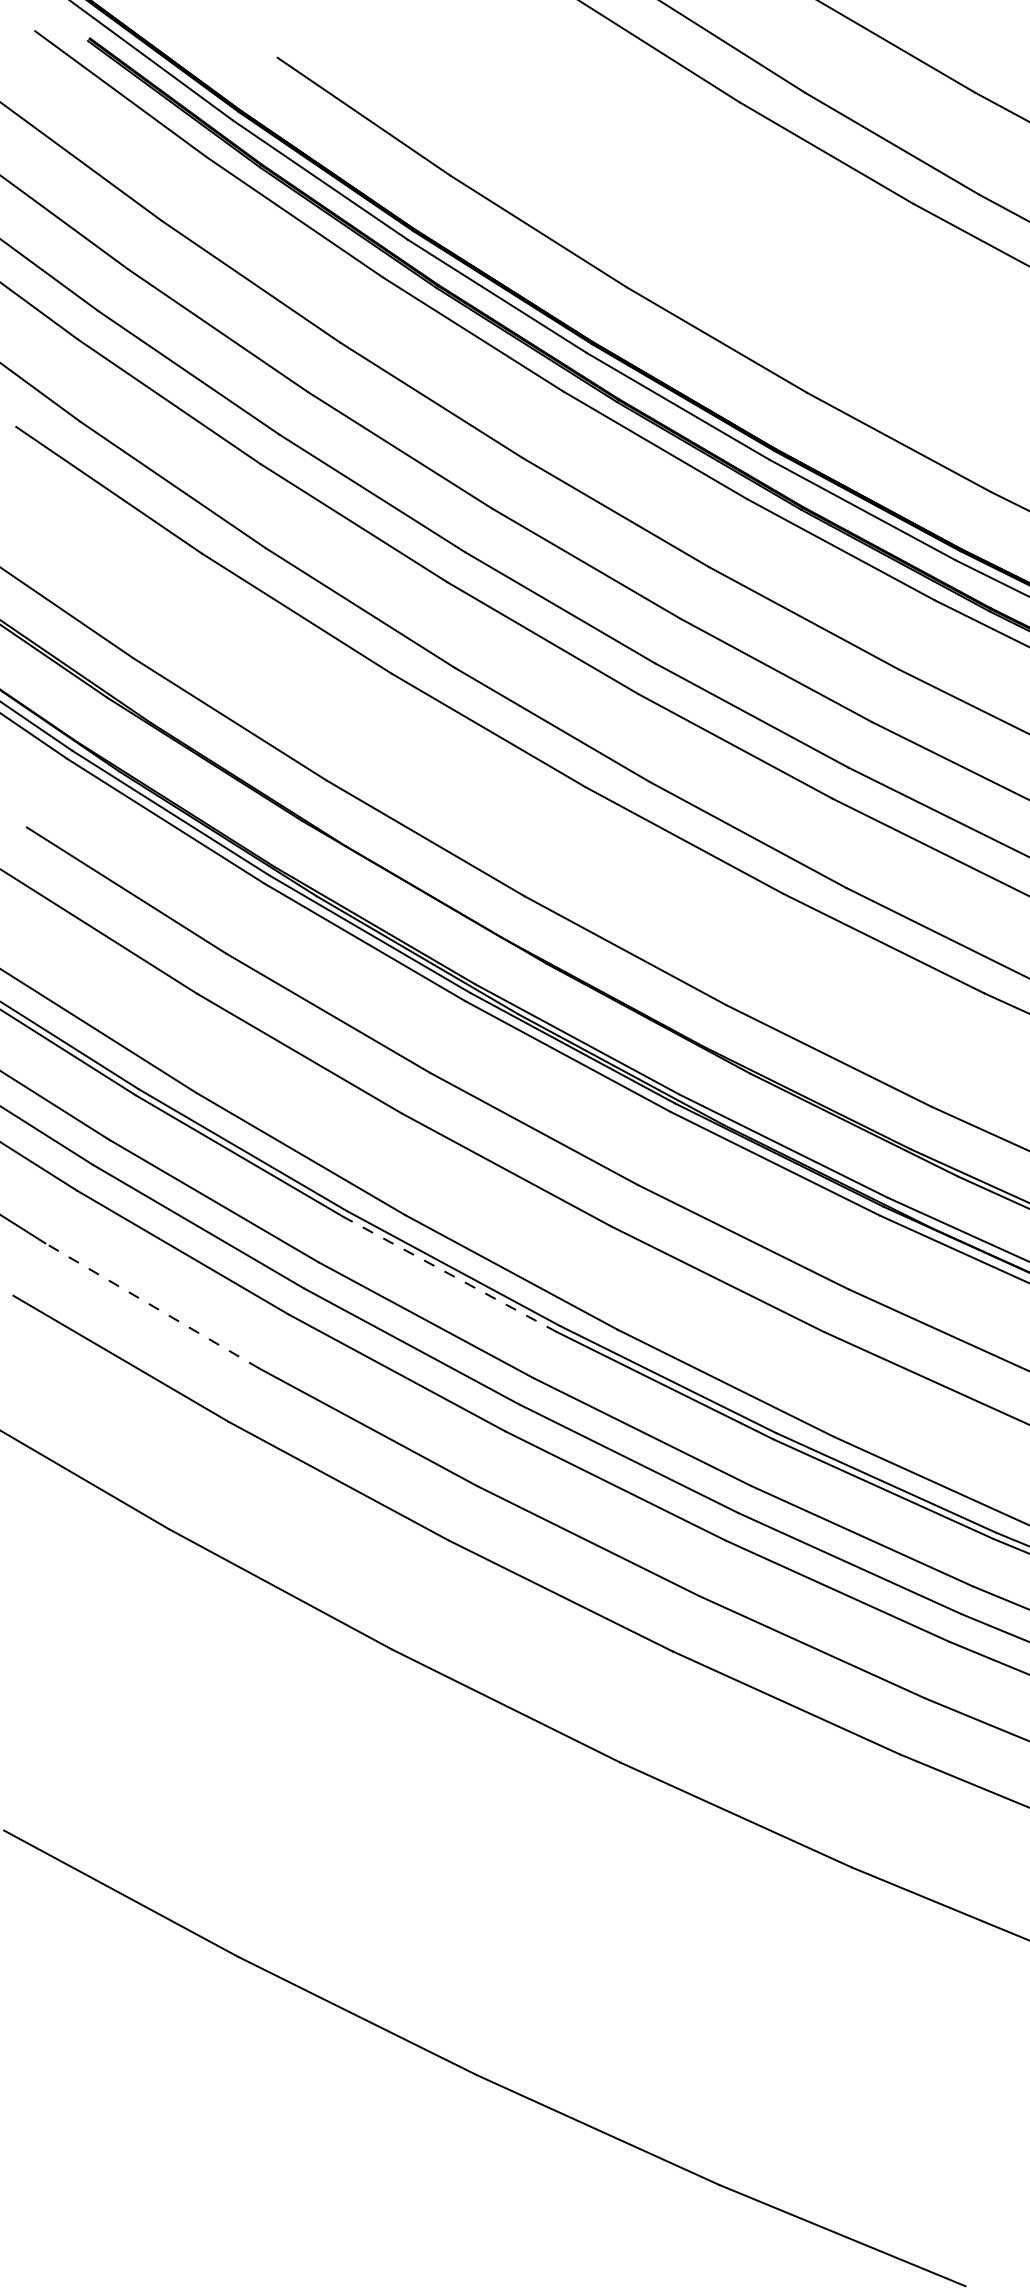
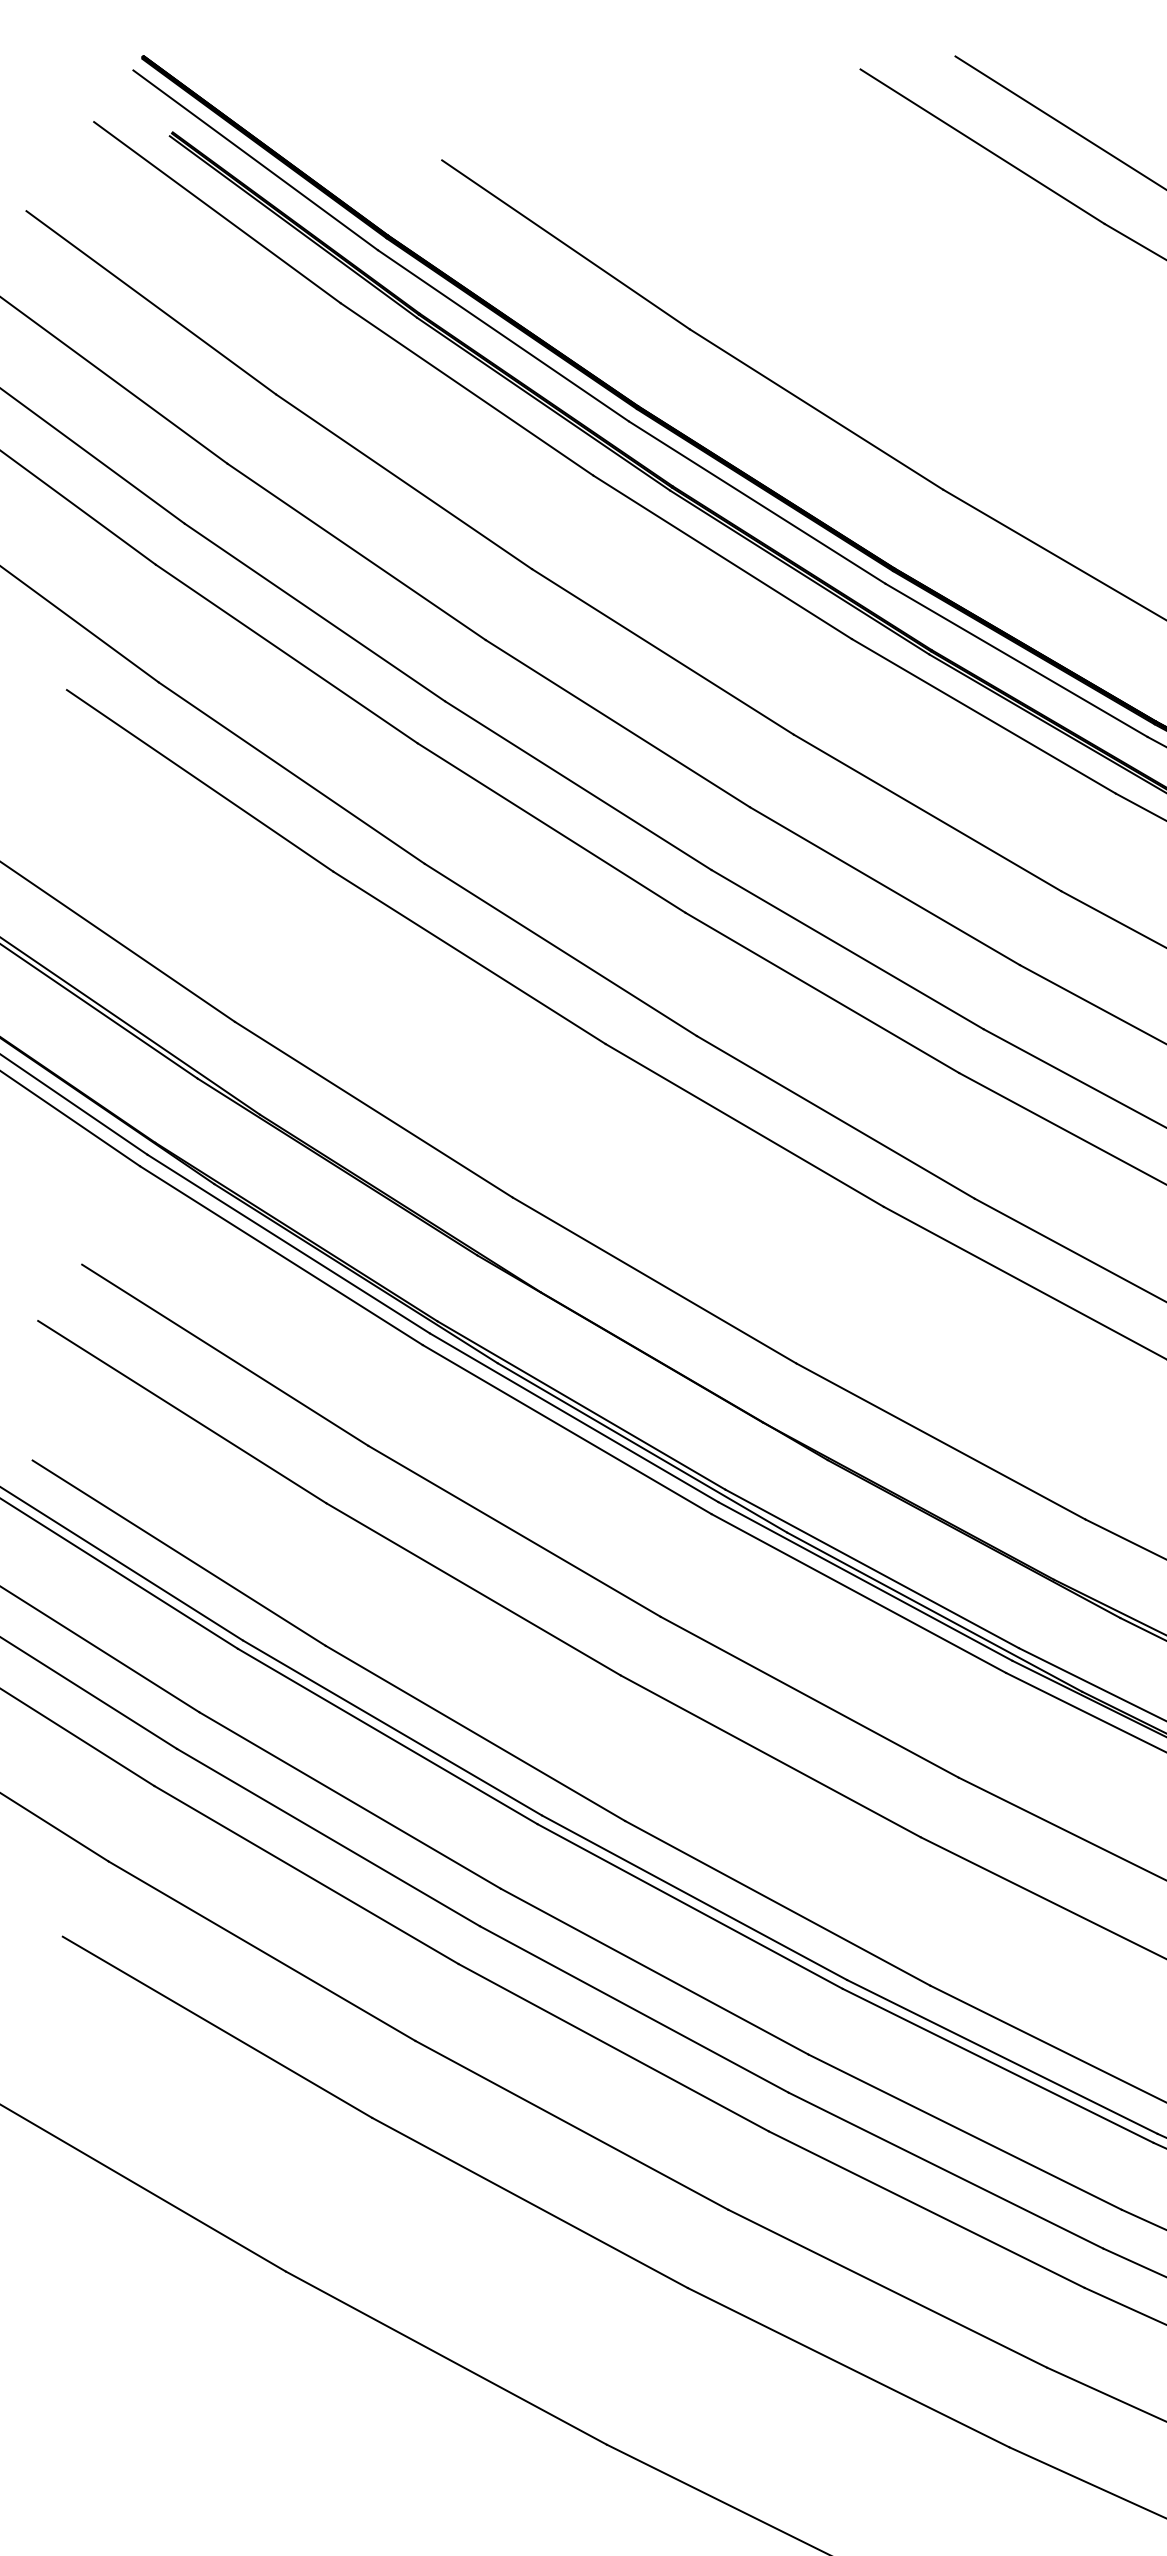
line: (450, 1274) -> (690, 1906), dashed -> solid
line: (152, 1305) -> (262, 1950), dashed -> solid

